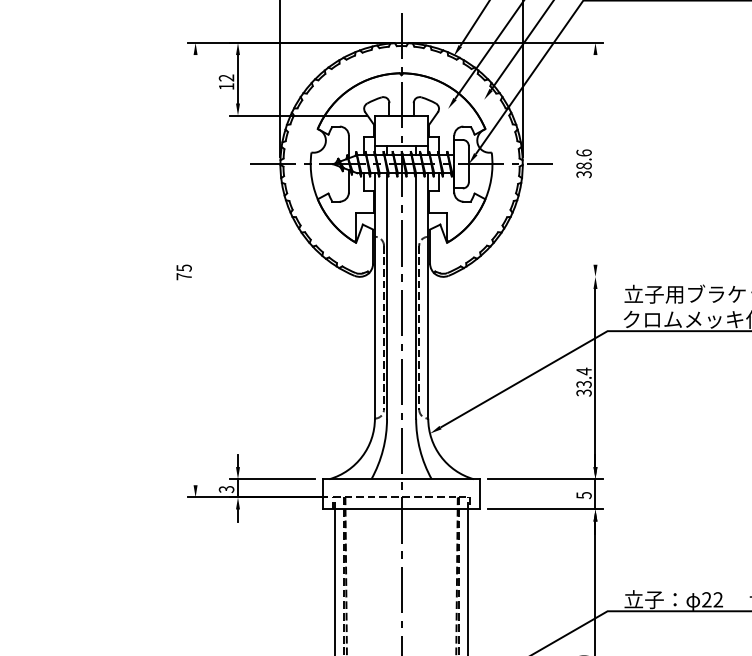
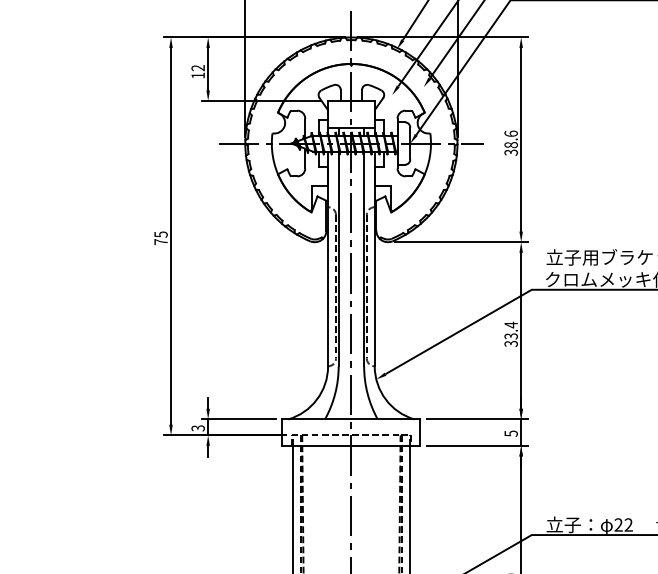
line: (595, 159) -> (521, 139), added
line: (195, 270) -> (170, 236), added
line: (526, 276) -> (460, 241), added

